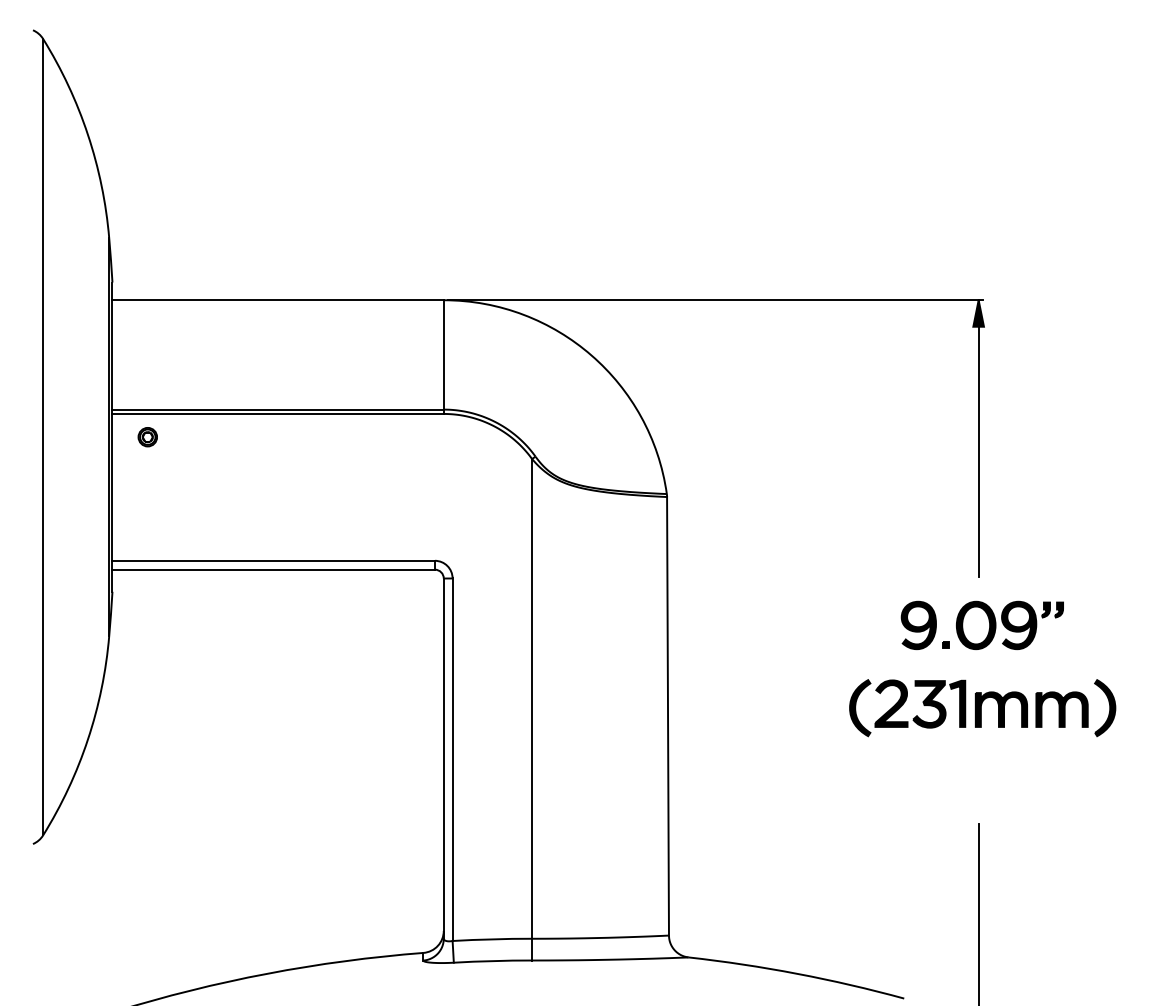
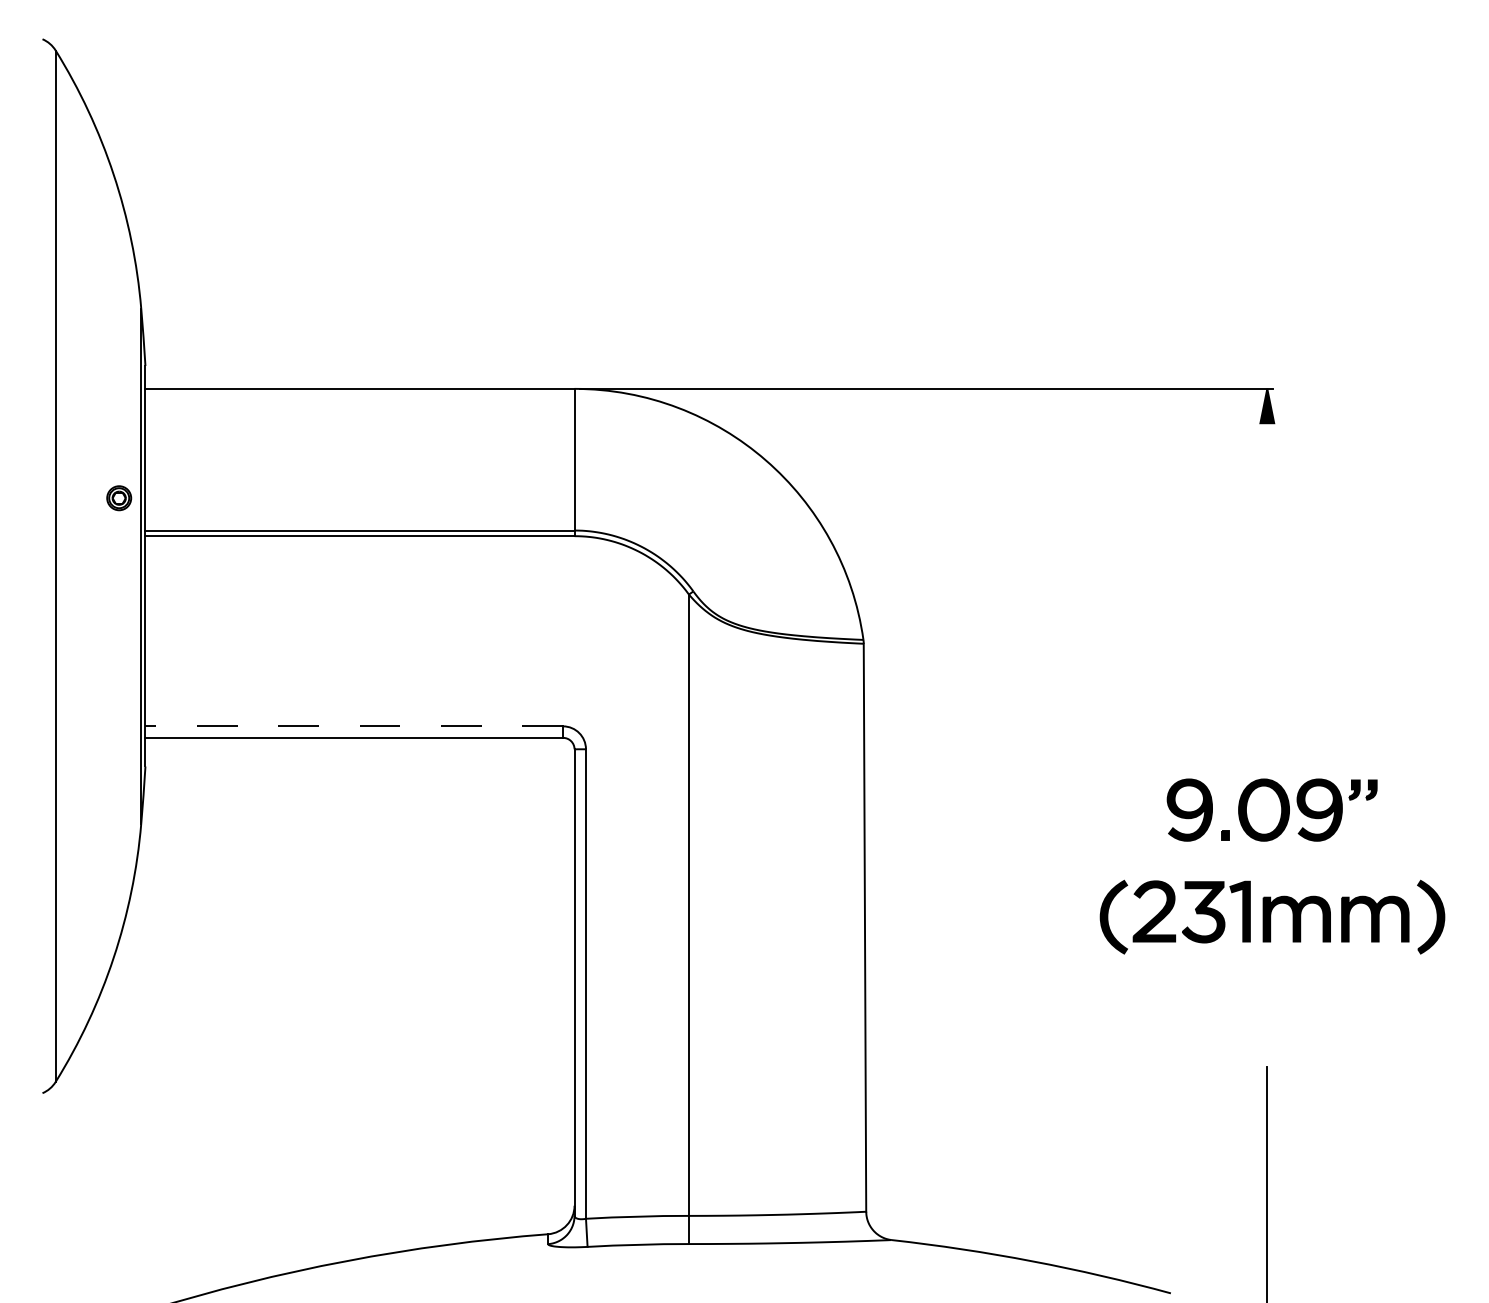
part: (148, 437) -> (119, 498), moved
line: (978, 438) -> (1267, 567), removed
line: (273, 560) -> (354, 726), solid -> dashed

